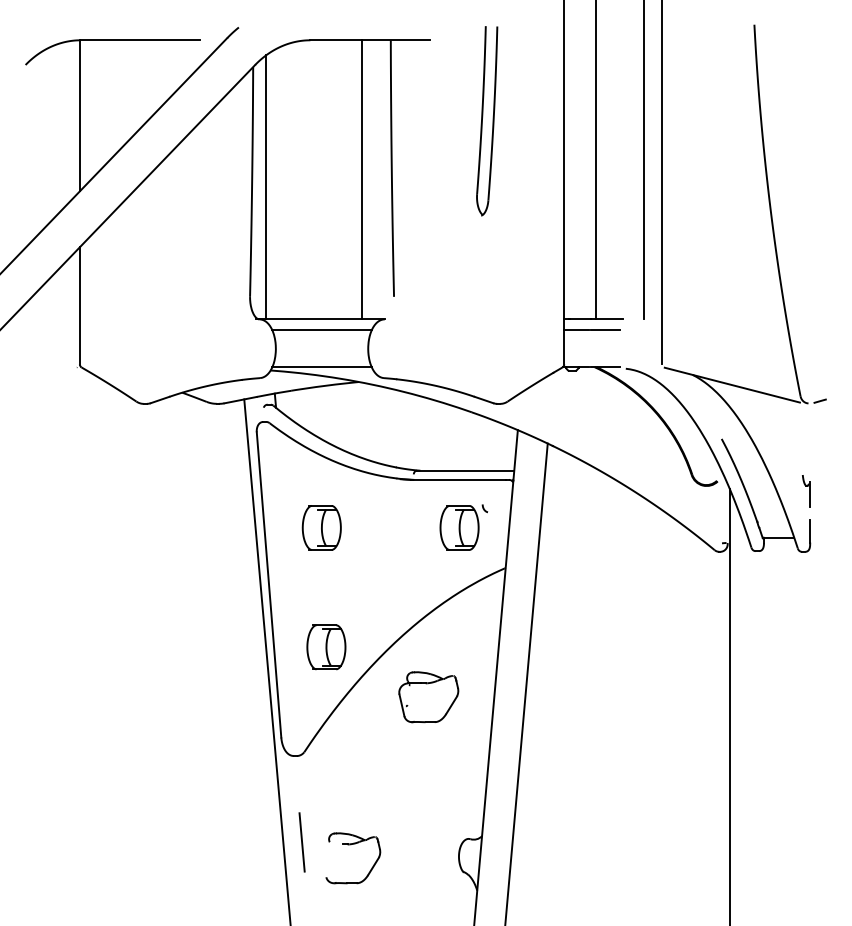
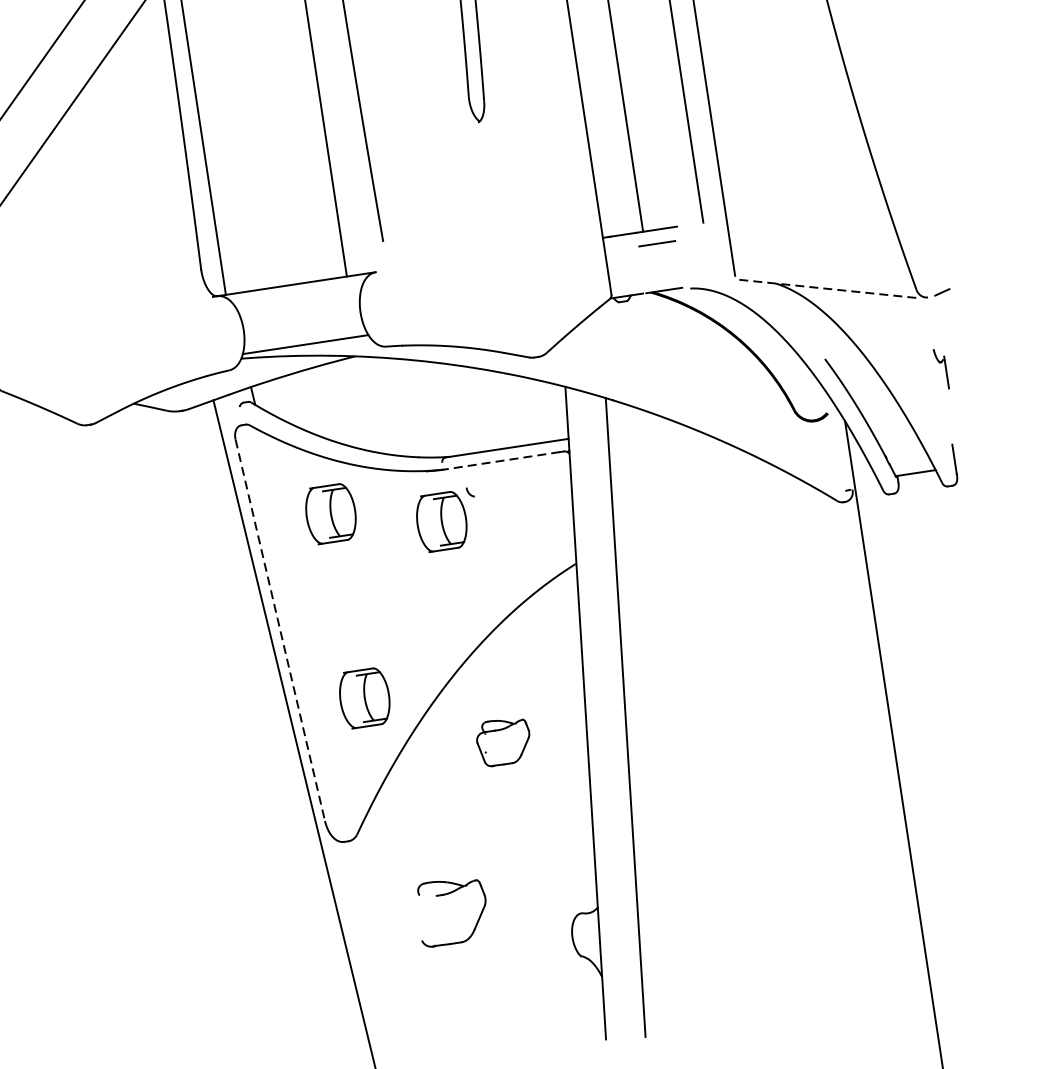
line: (321, 330) -> (297, 298), removed
line: (576, 330) -> (620, 249), removed
line: (732, 385) -> (828, 289), solid -> dashed
line: (458, 479) -> (499, 460), solid -> dashed
part: (806, 491) -> (941, 369), moved
part: (321, 527) -> (330, 513), moved
part: (463, 527) -> (446, 520), moved
line: (269, 585) -> (280, 630), solid -> dashed
part: (428, 697) -> (503, 742), size x0.7
line: (301, 842) -> (370, 949), removed
part: (350, 845) -> (446, 895), moved

